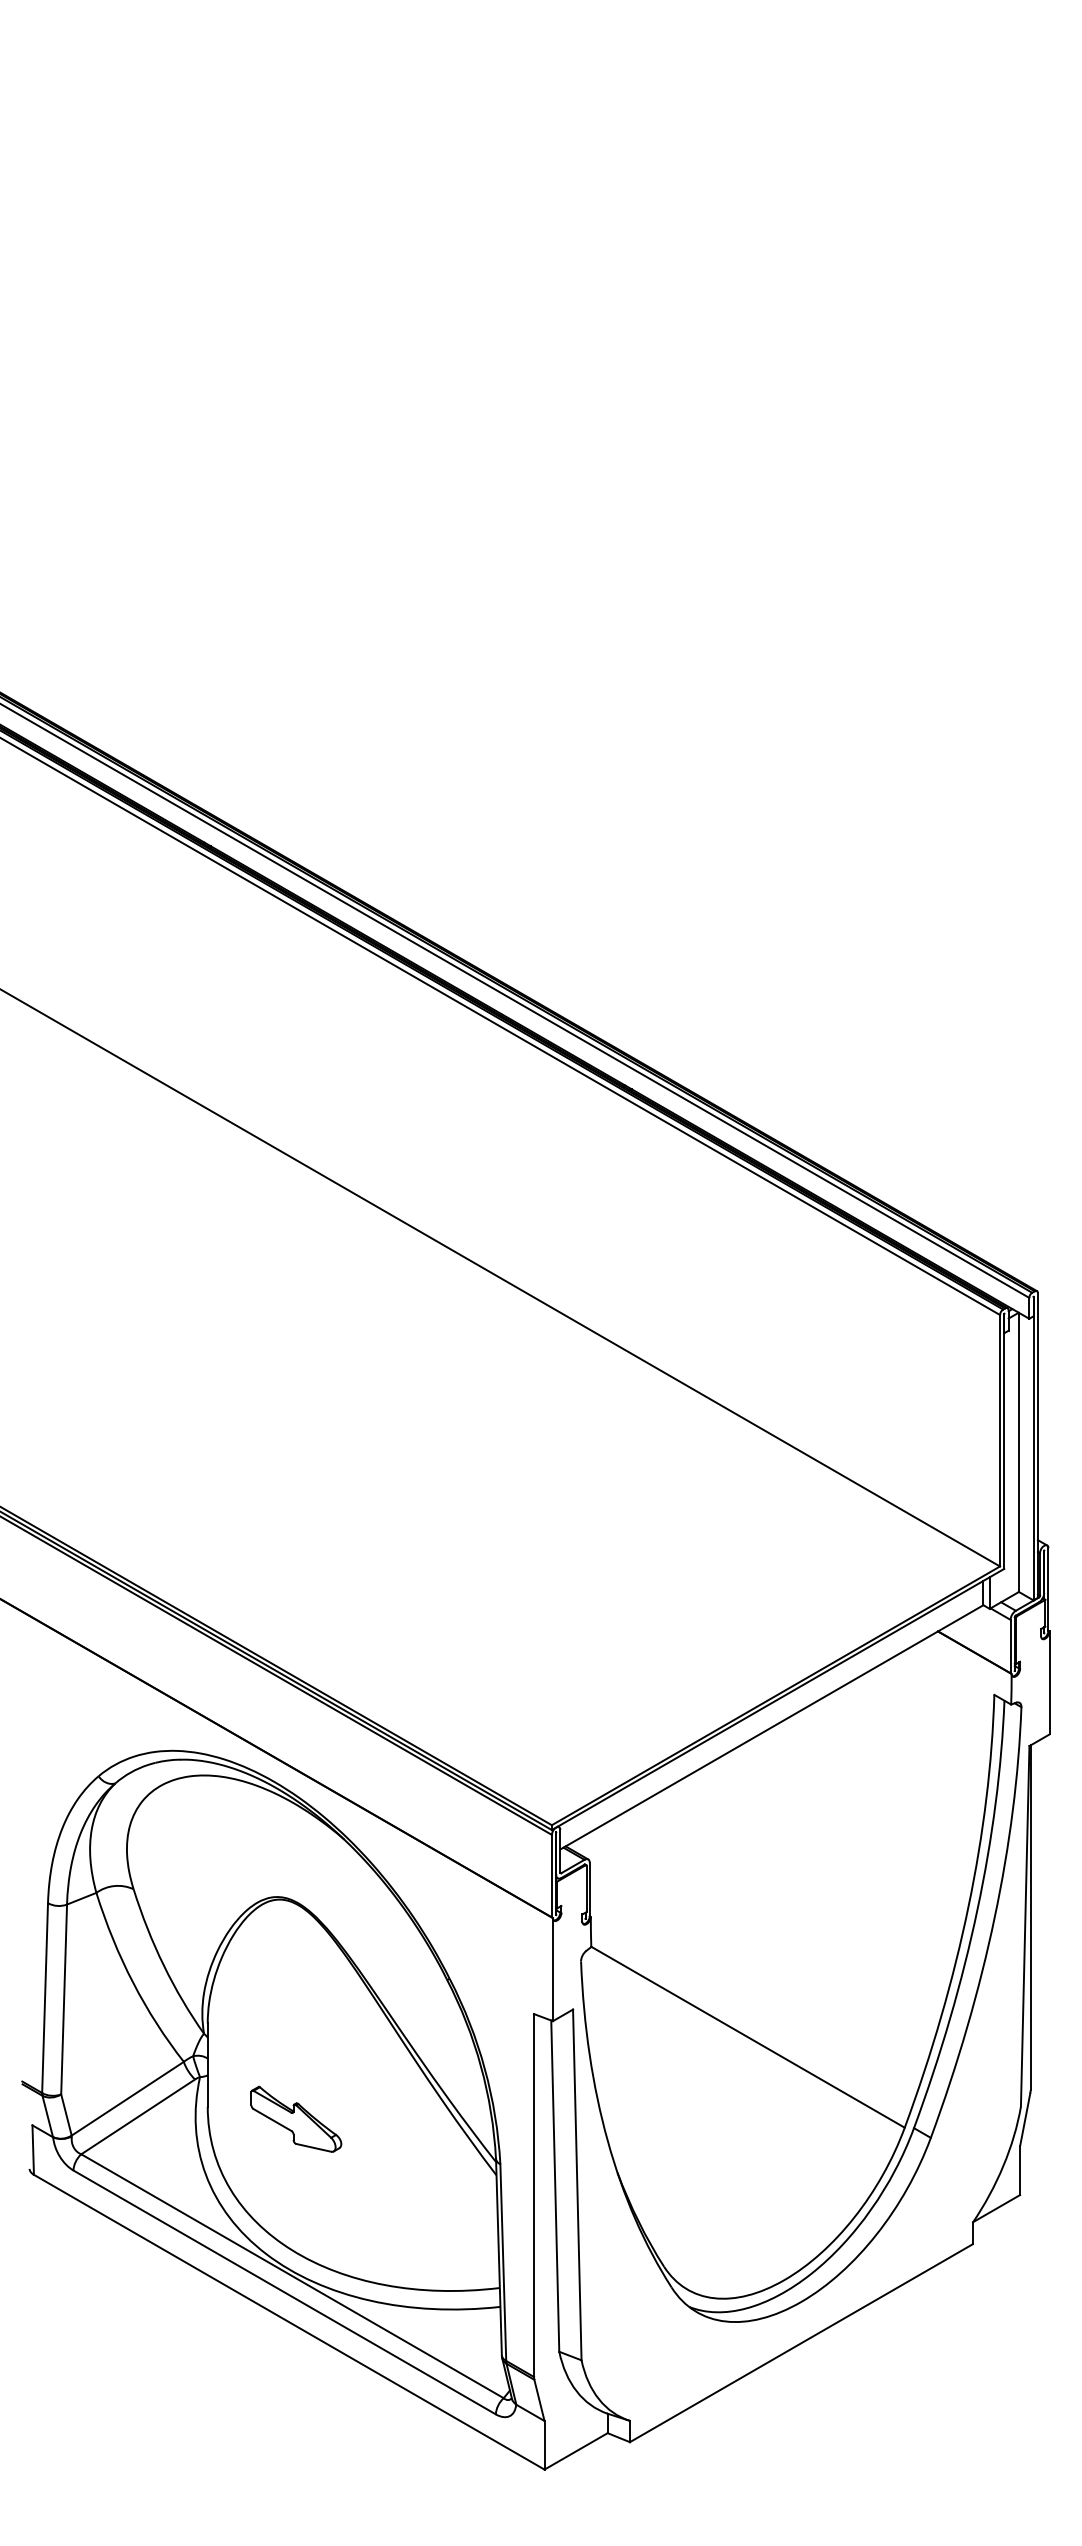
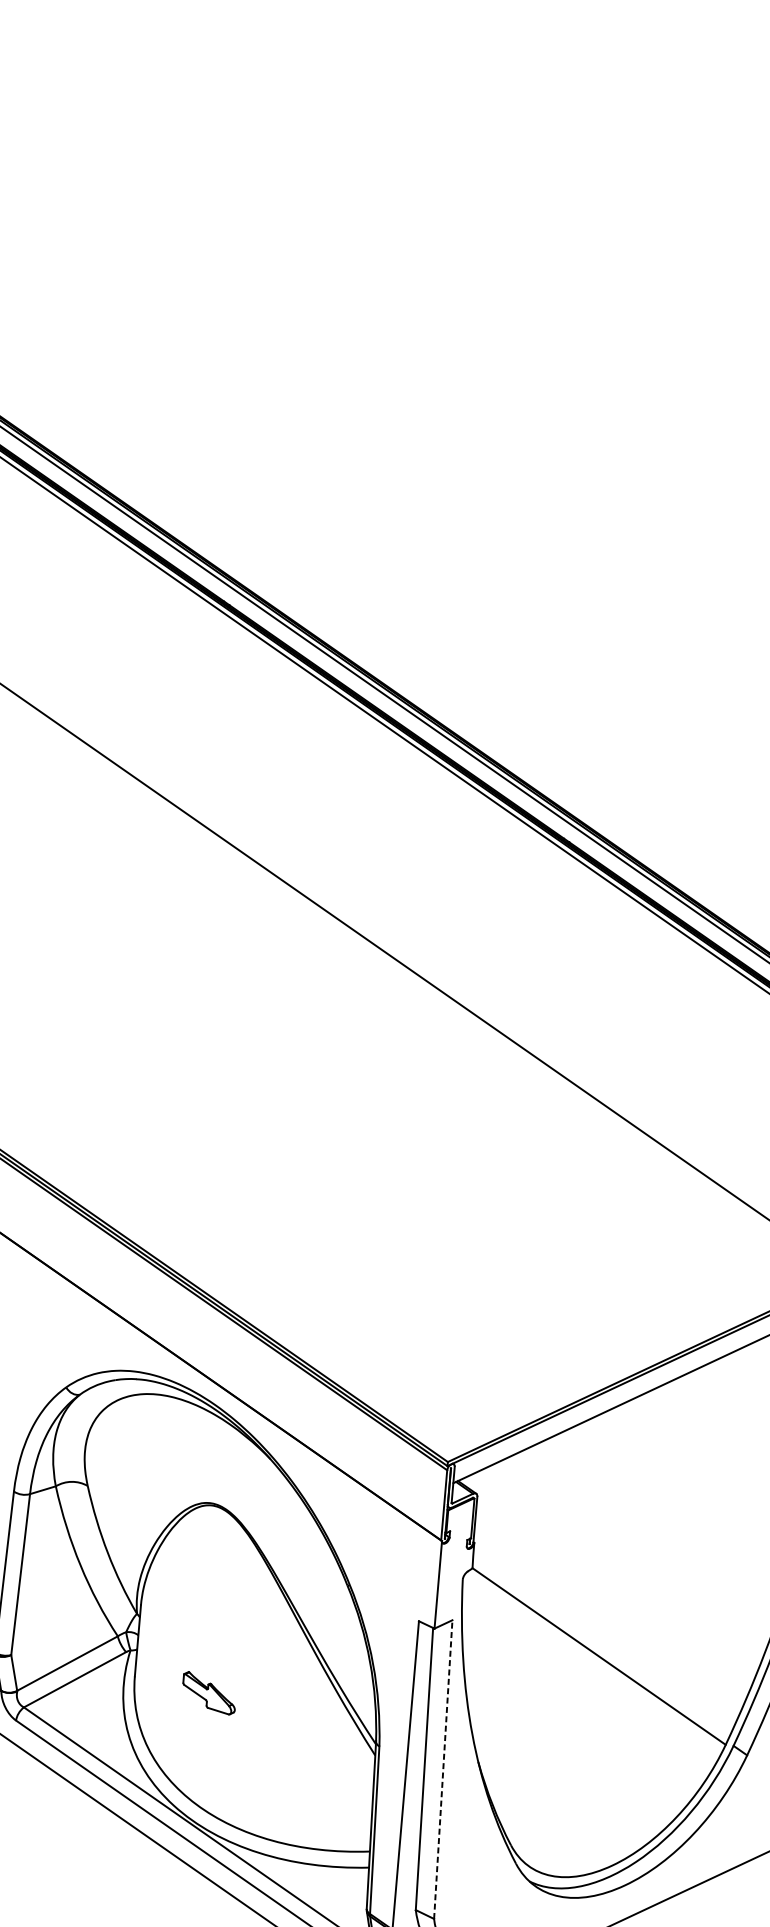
part: (296, 2118) -> (209, 1692), size x0.7
line: (577, 2184) -> (443, 1769), solid -> dashed

